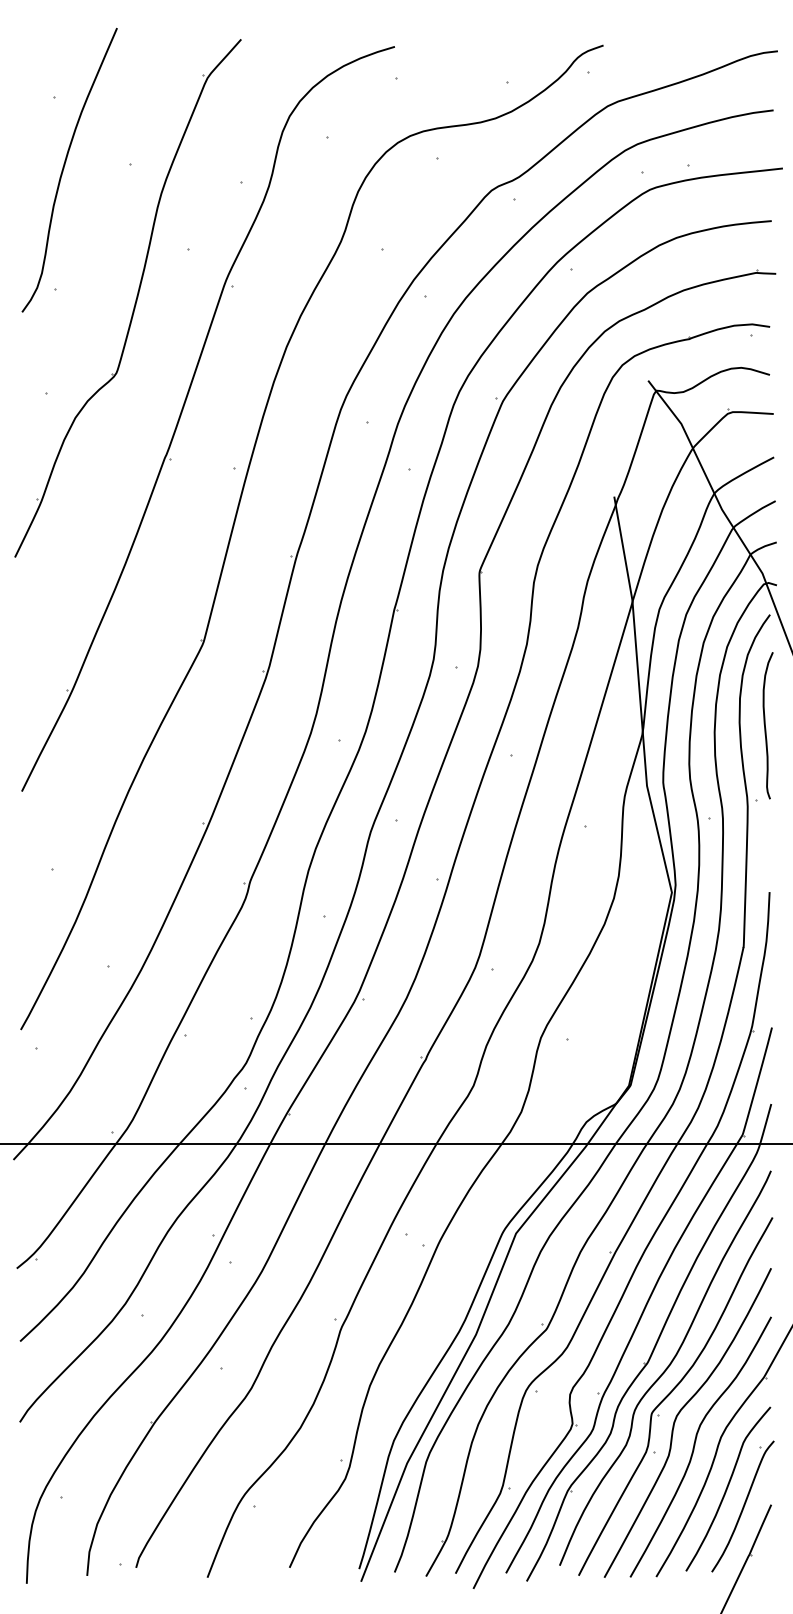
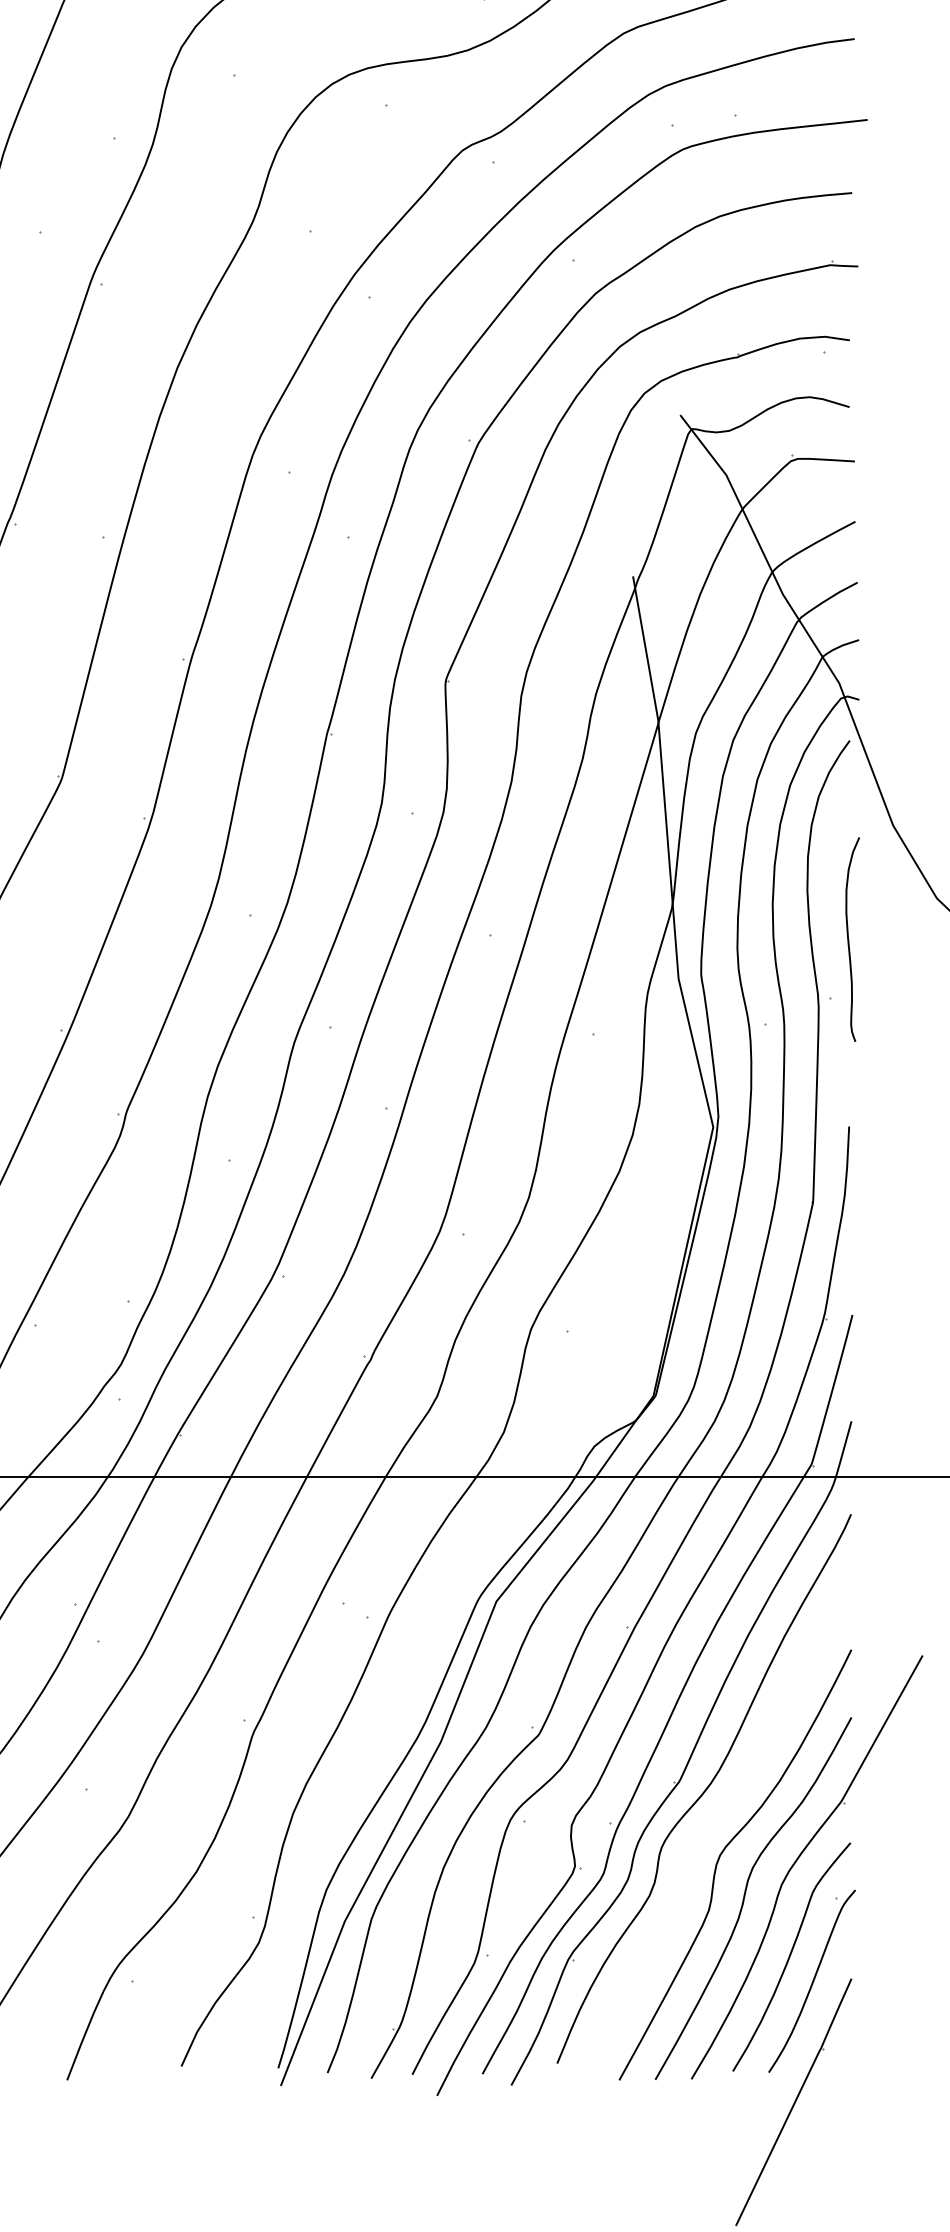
curve: (765, 725) -> (848, 939), moved
part: (675, 1396) -> (718, 1828), removed

